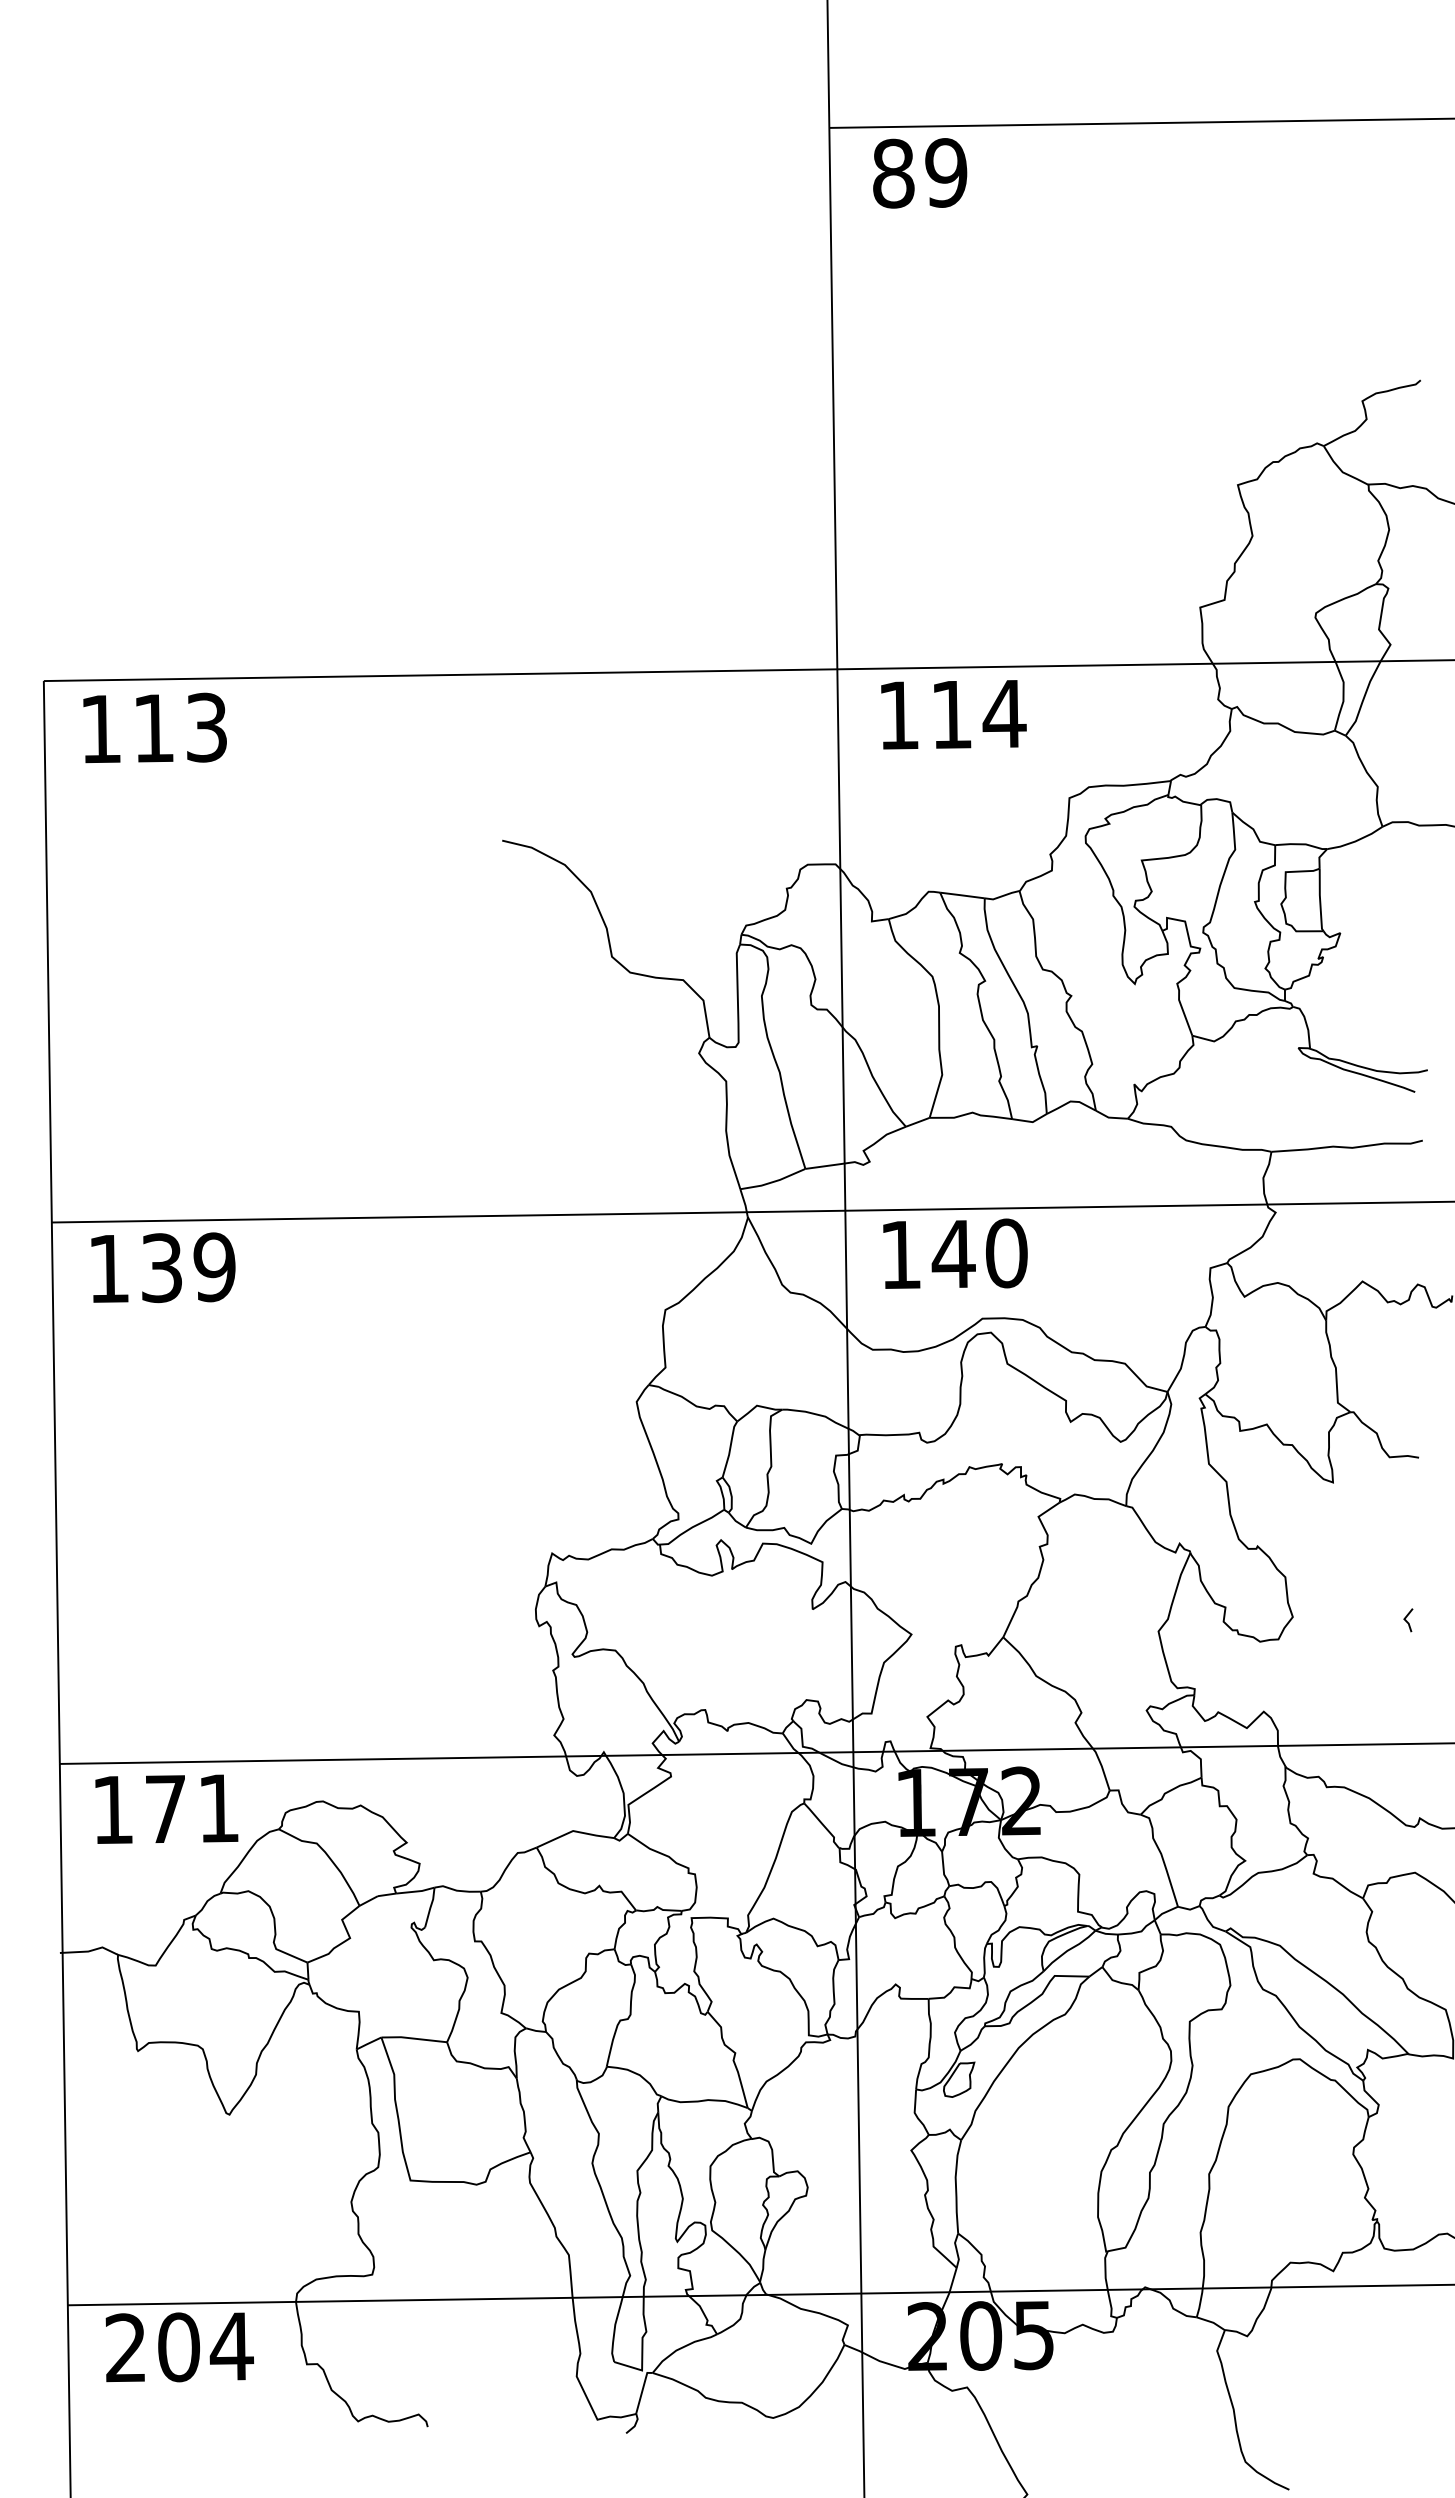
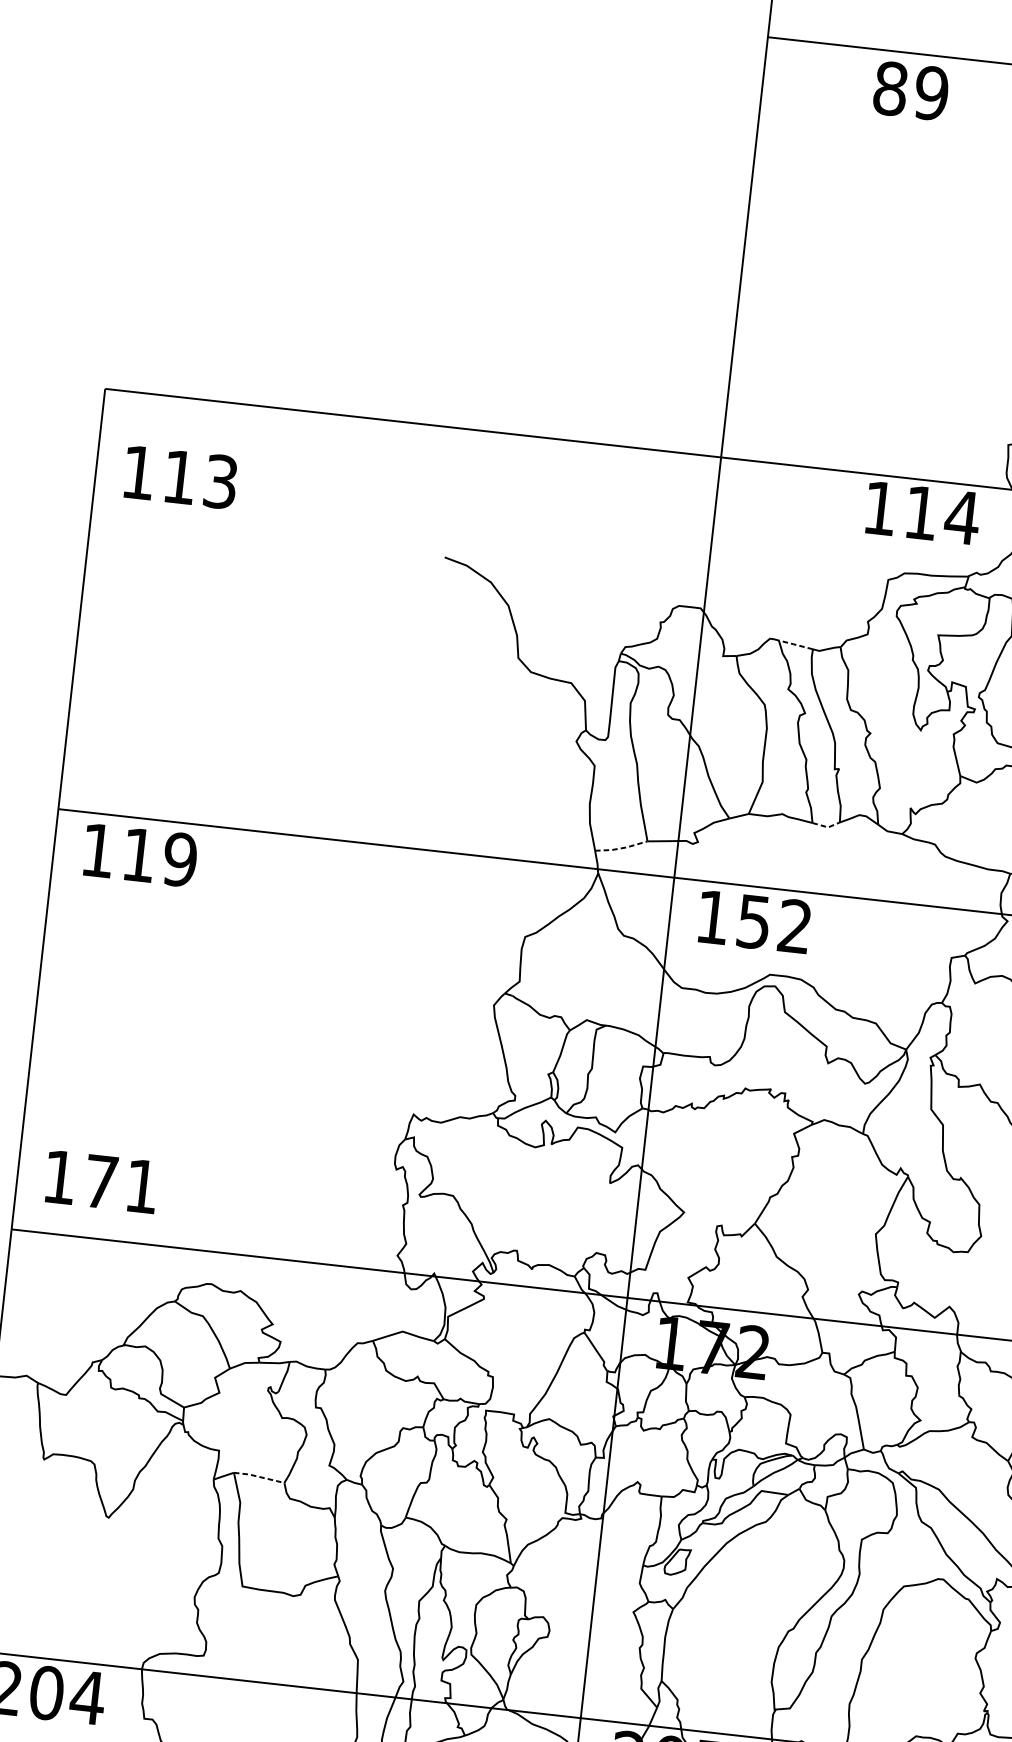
text: (920, 173) -> (911, 91), moved
text: (953, 714) -> (922, 512), moved
text: (154, 727) -> (180, 476), moved
line: (961, 895) -> (795, 644), solid -> dashed
line: (1031, 1122) -> (827, 827), solid -> dashed
line: (773, 1181) -> (621, 848), solid -> dashed
text: (979, 1253) -> (774, 923), 140 -> 152
text: (161, 1268) -> (138, 855), 139 -> 119
text: (166, 1808) -> (101, 1181), moved
line: (413, 2038) -> (258, 1476), solid -> dashed

